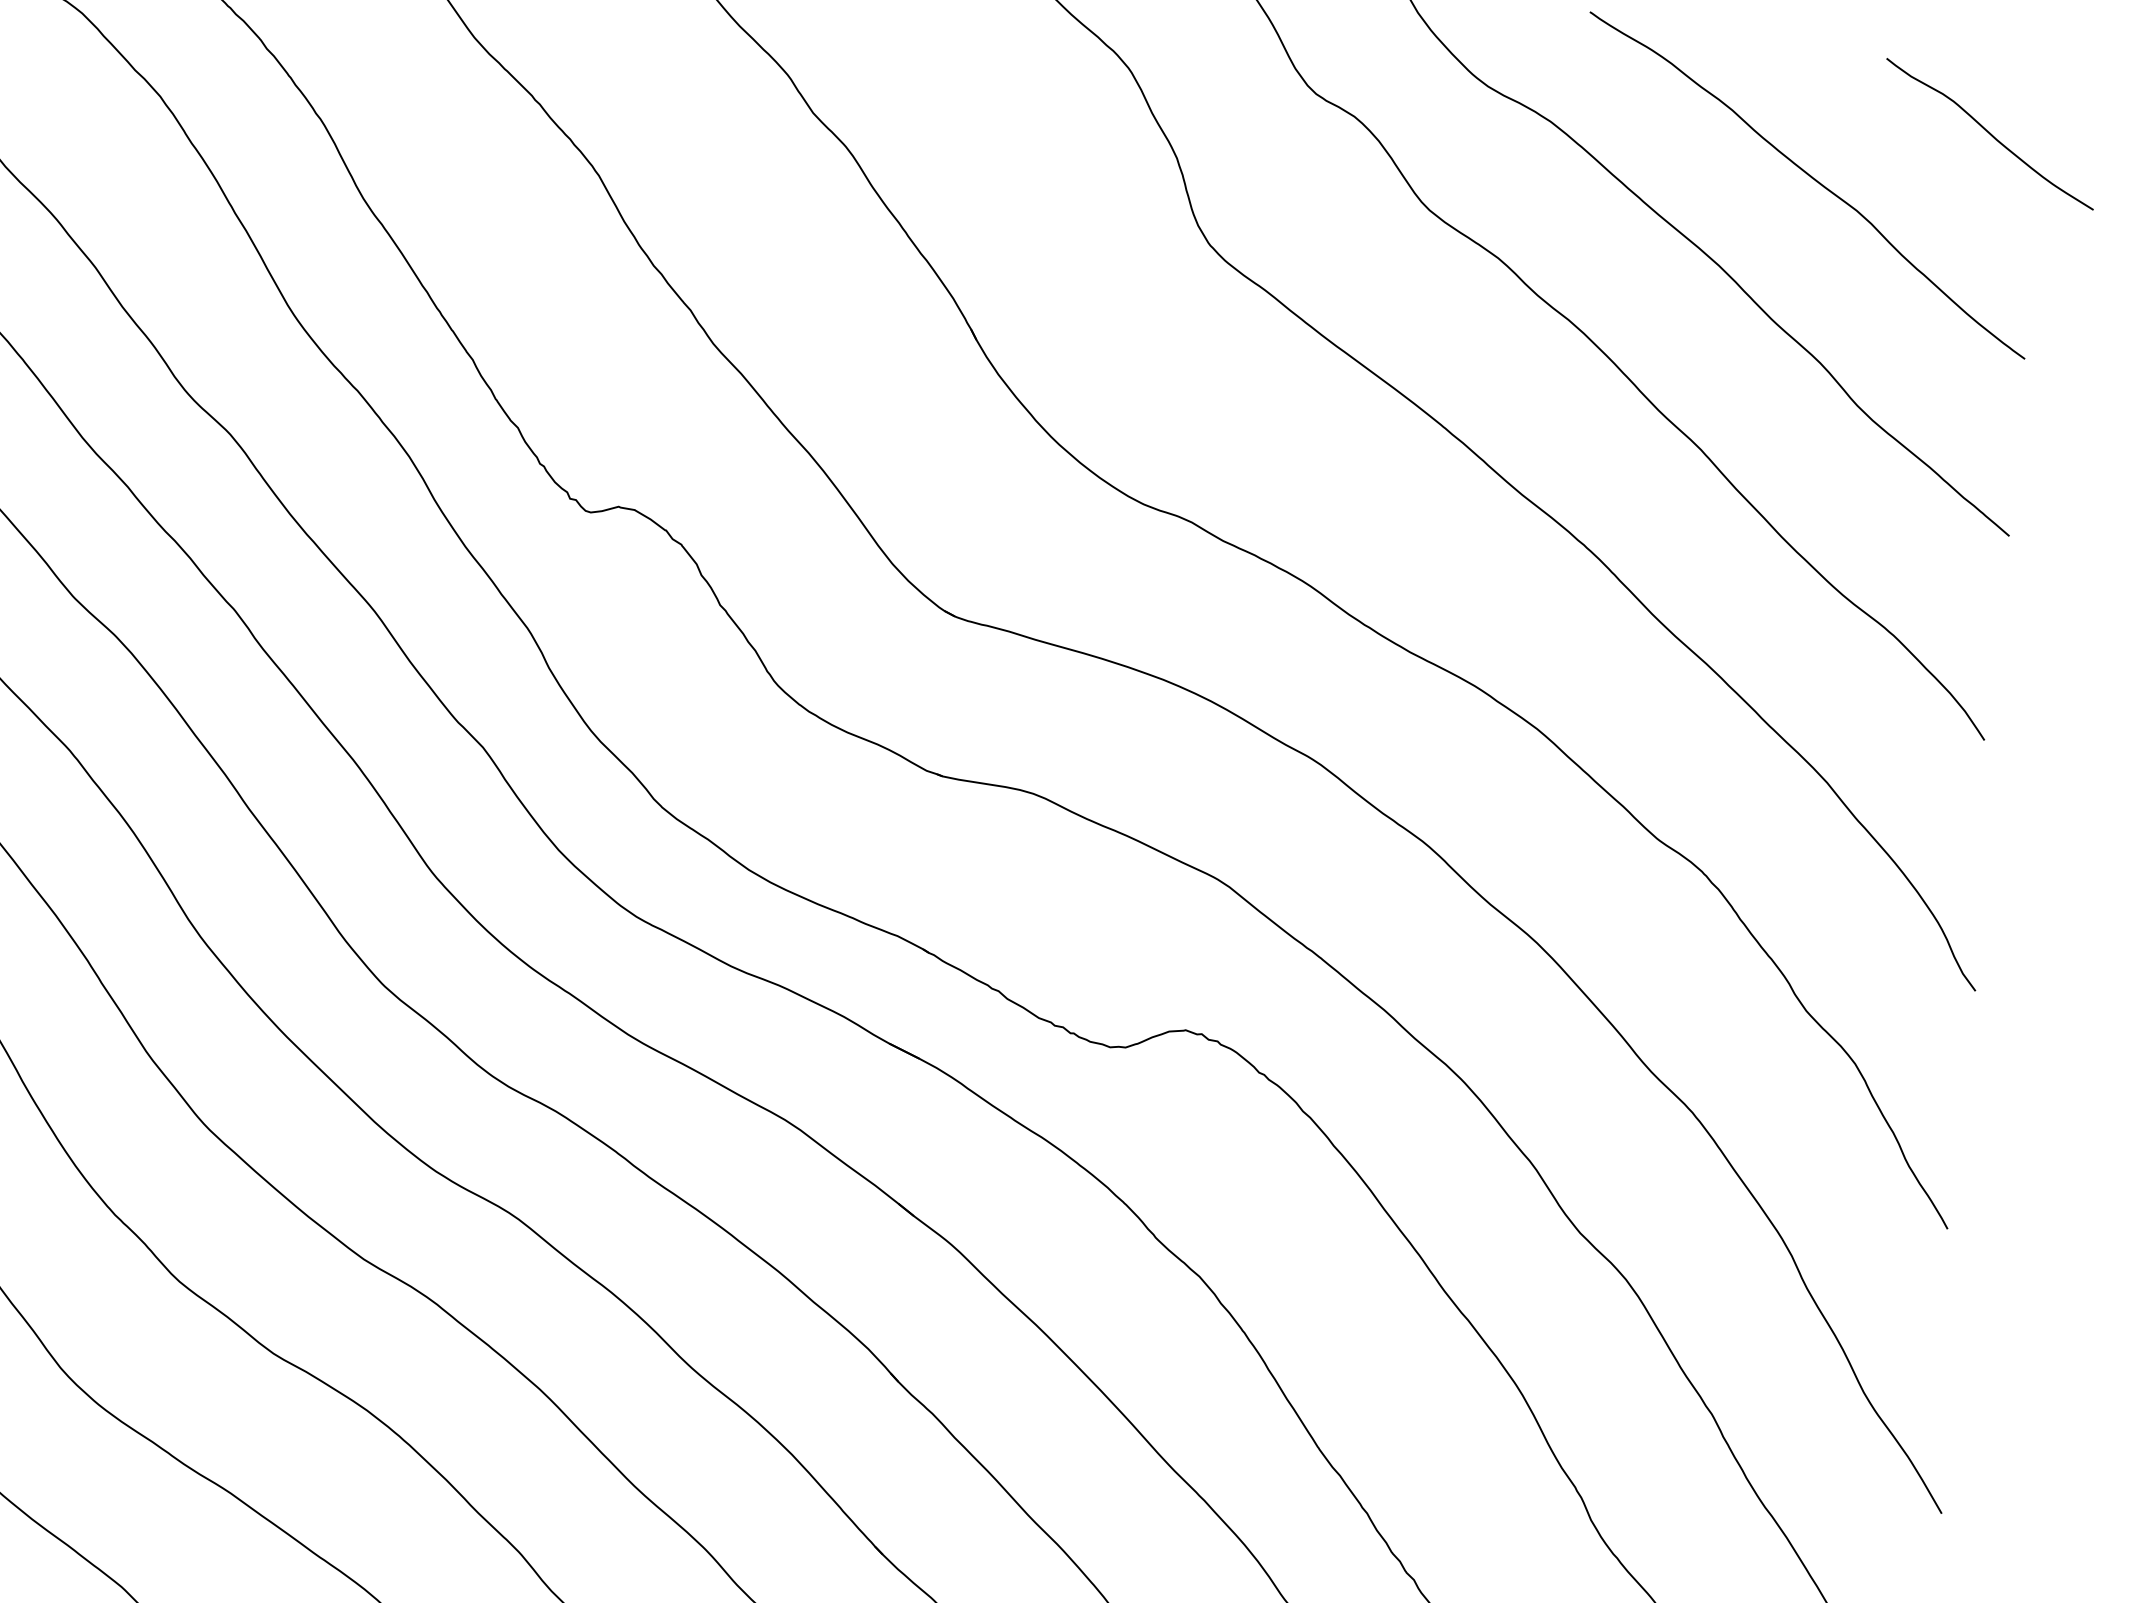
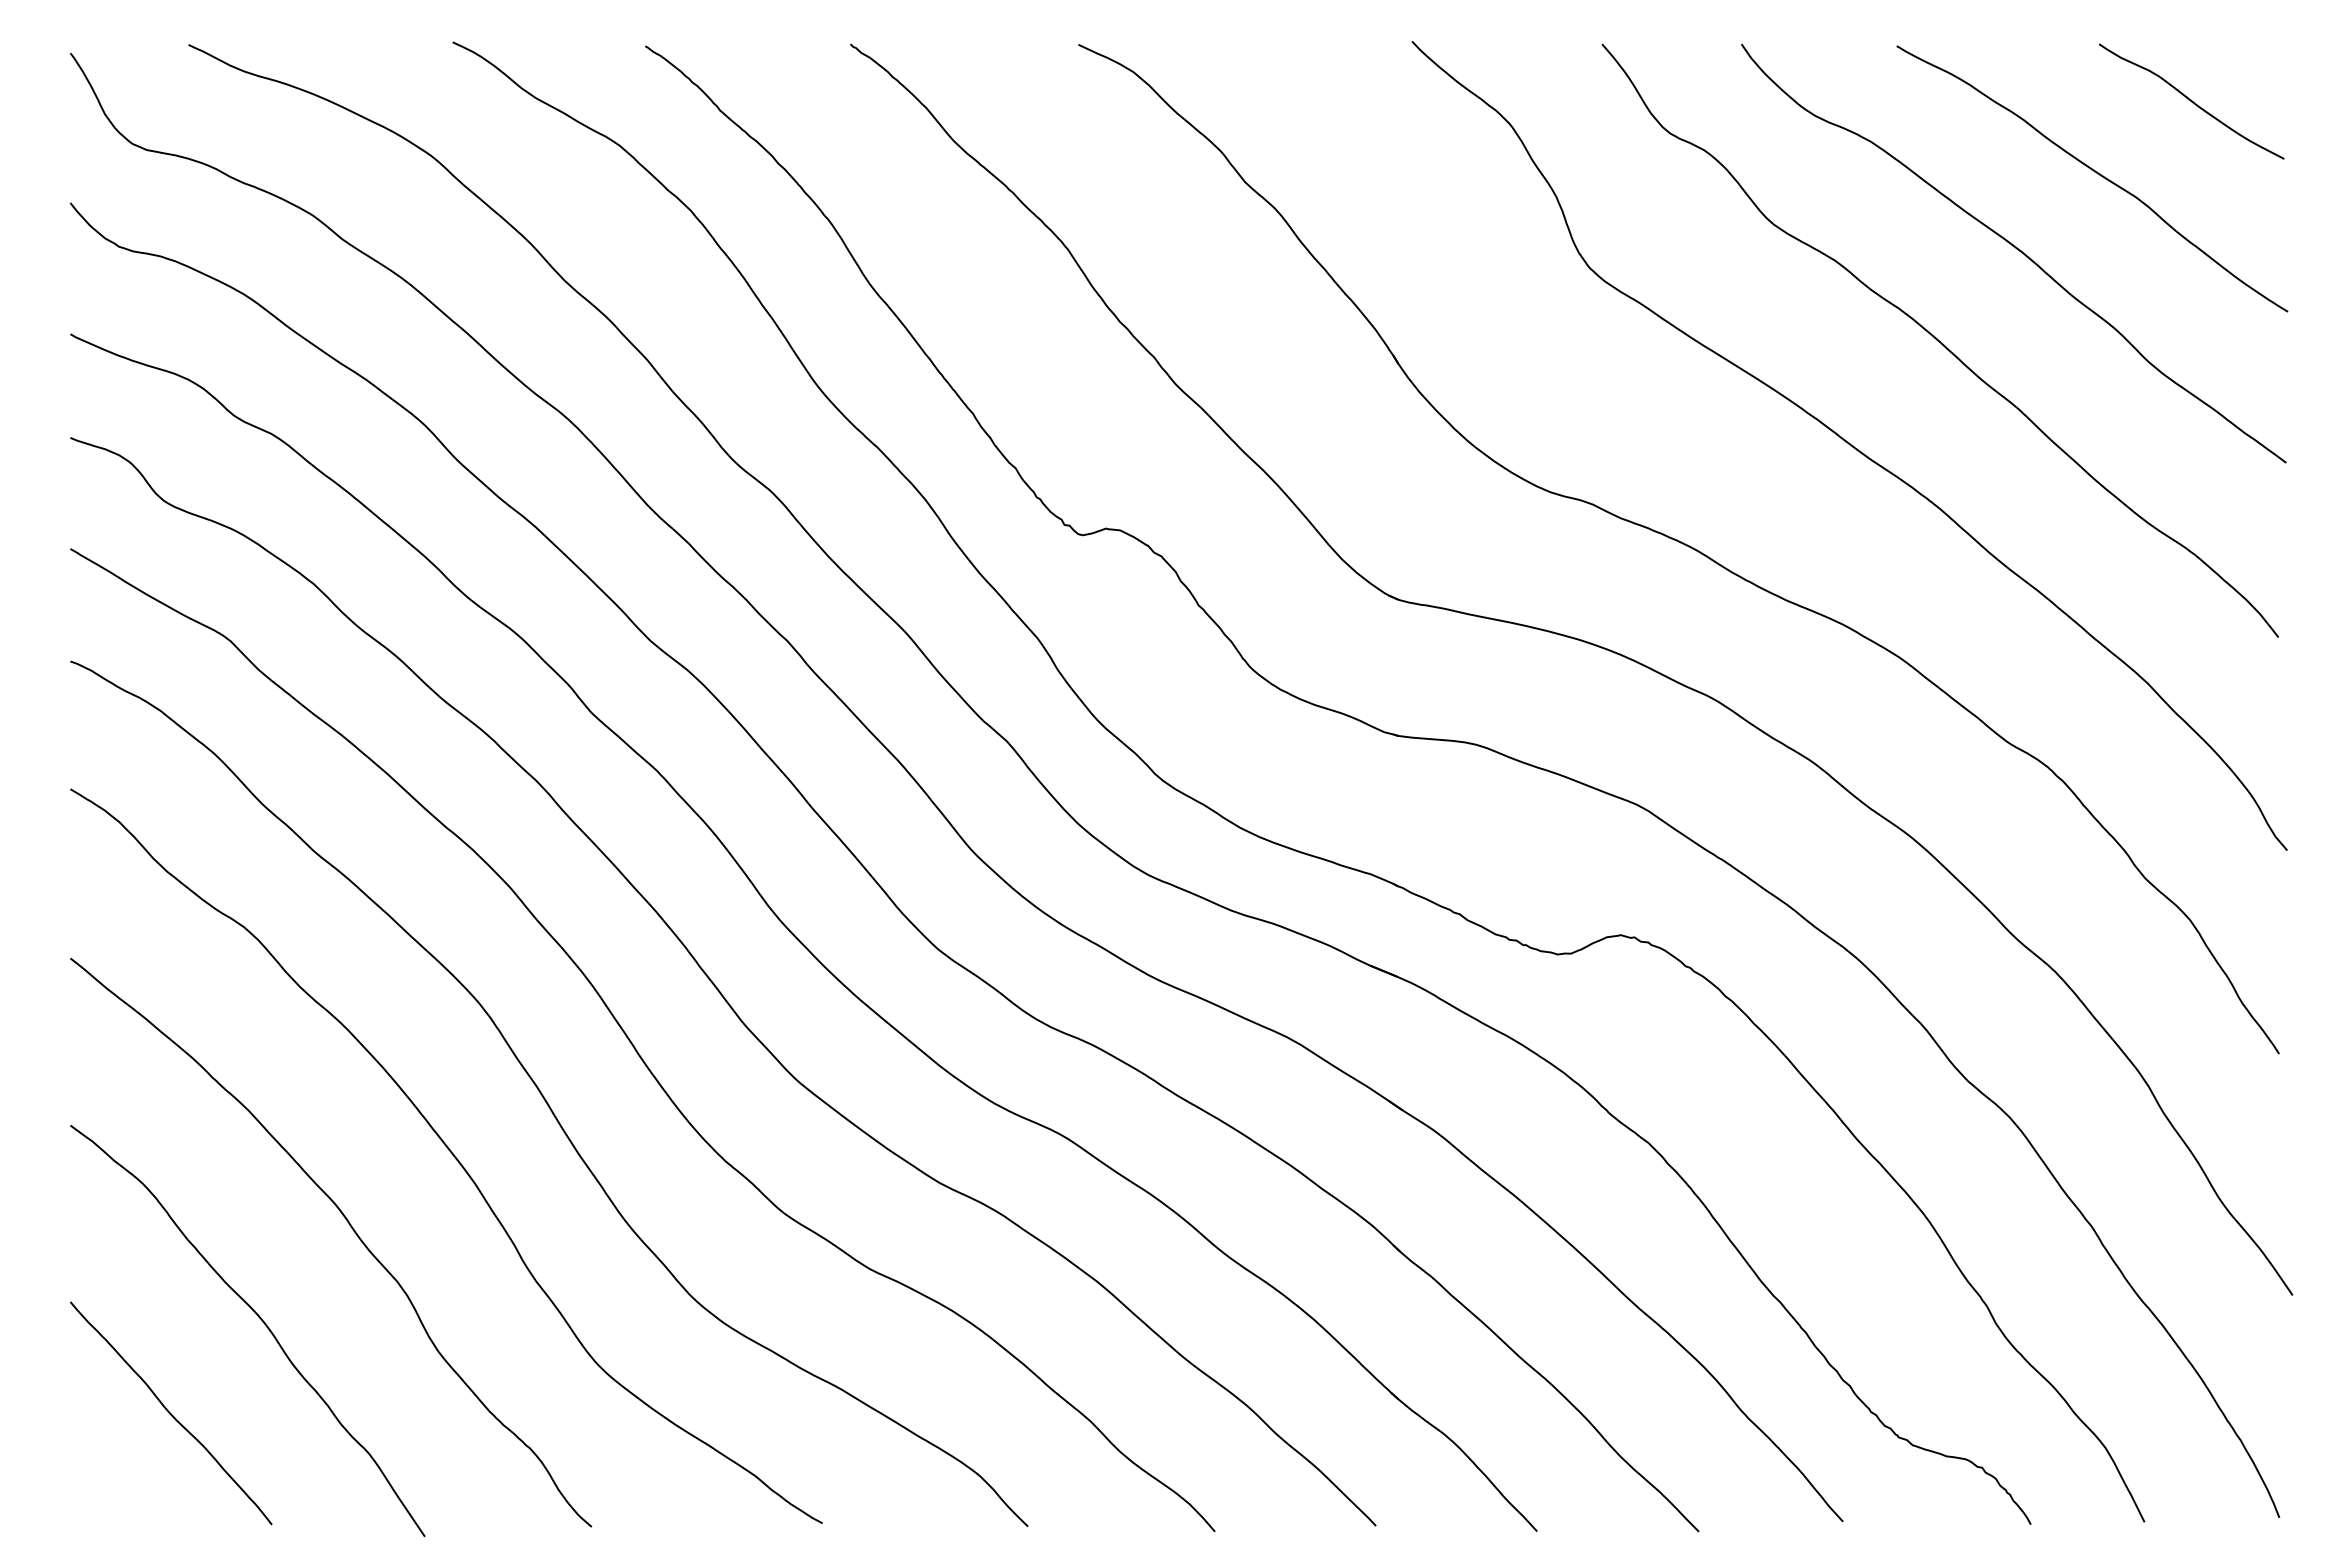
curve: (1989, 134) -> (2191, 101), moved

